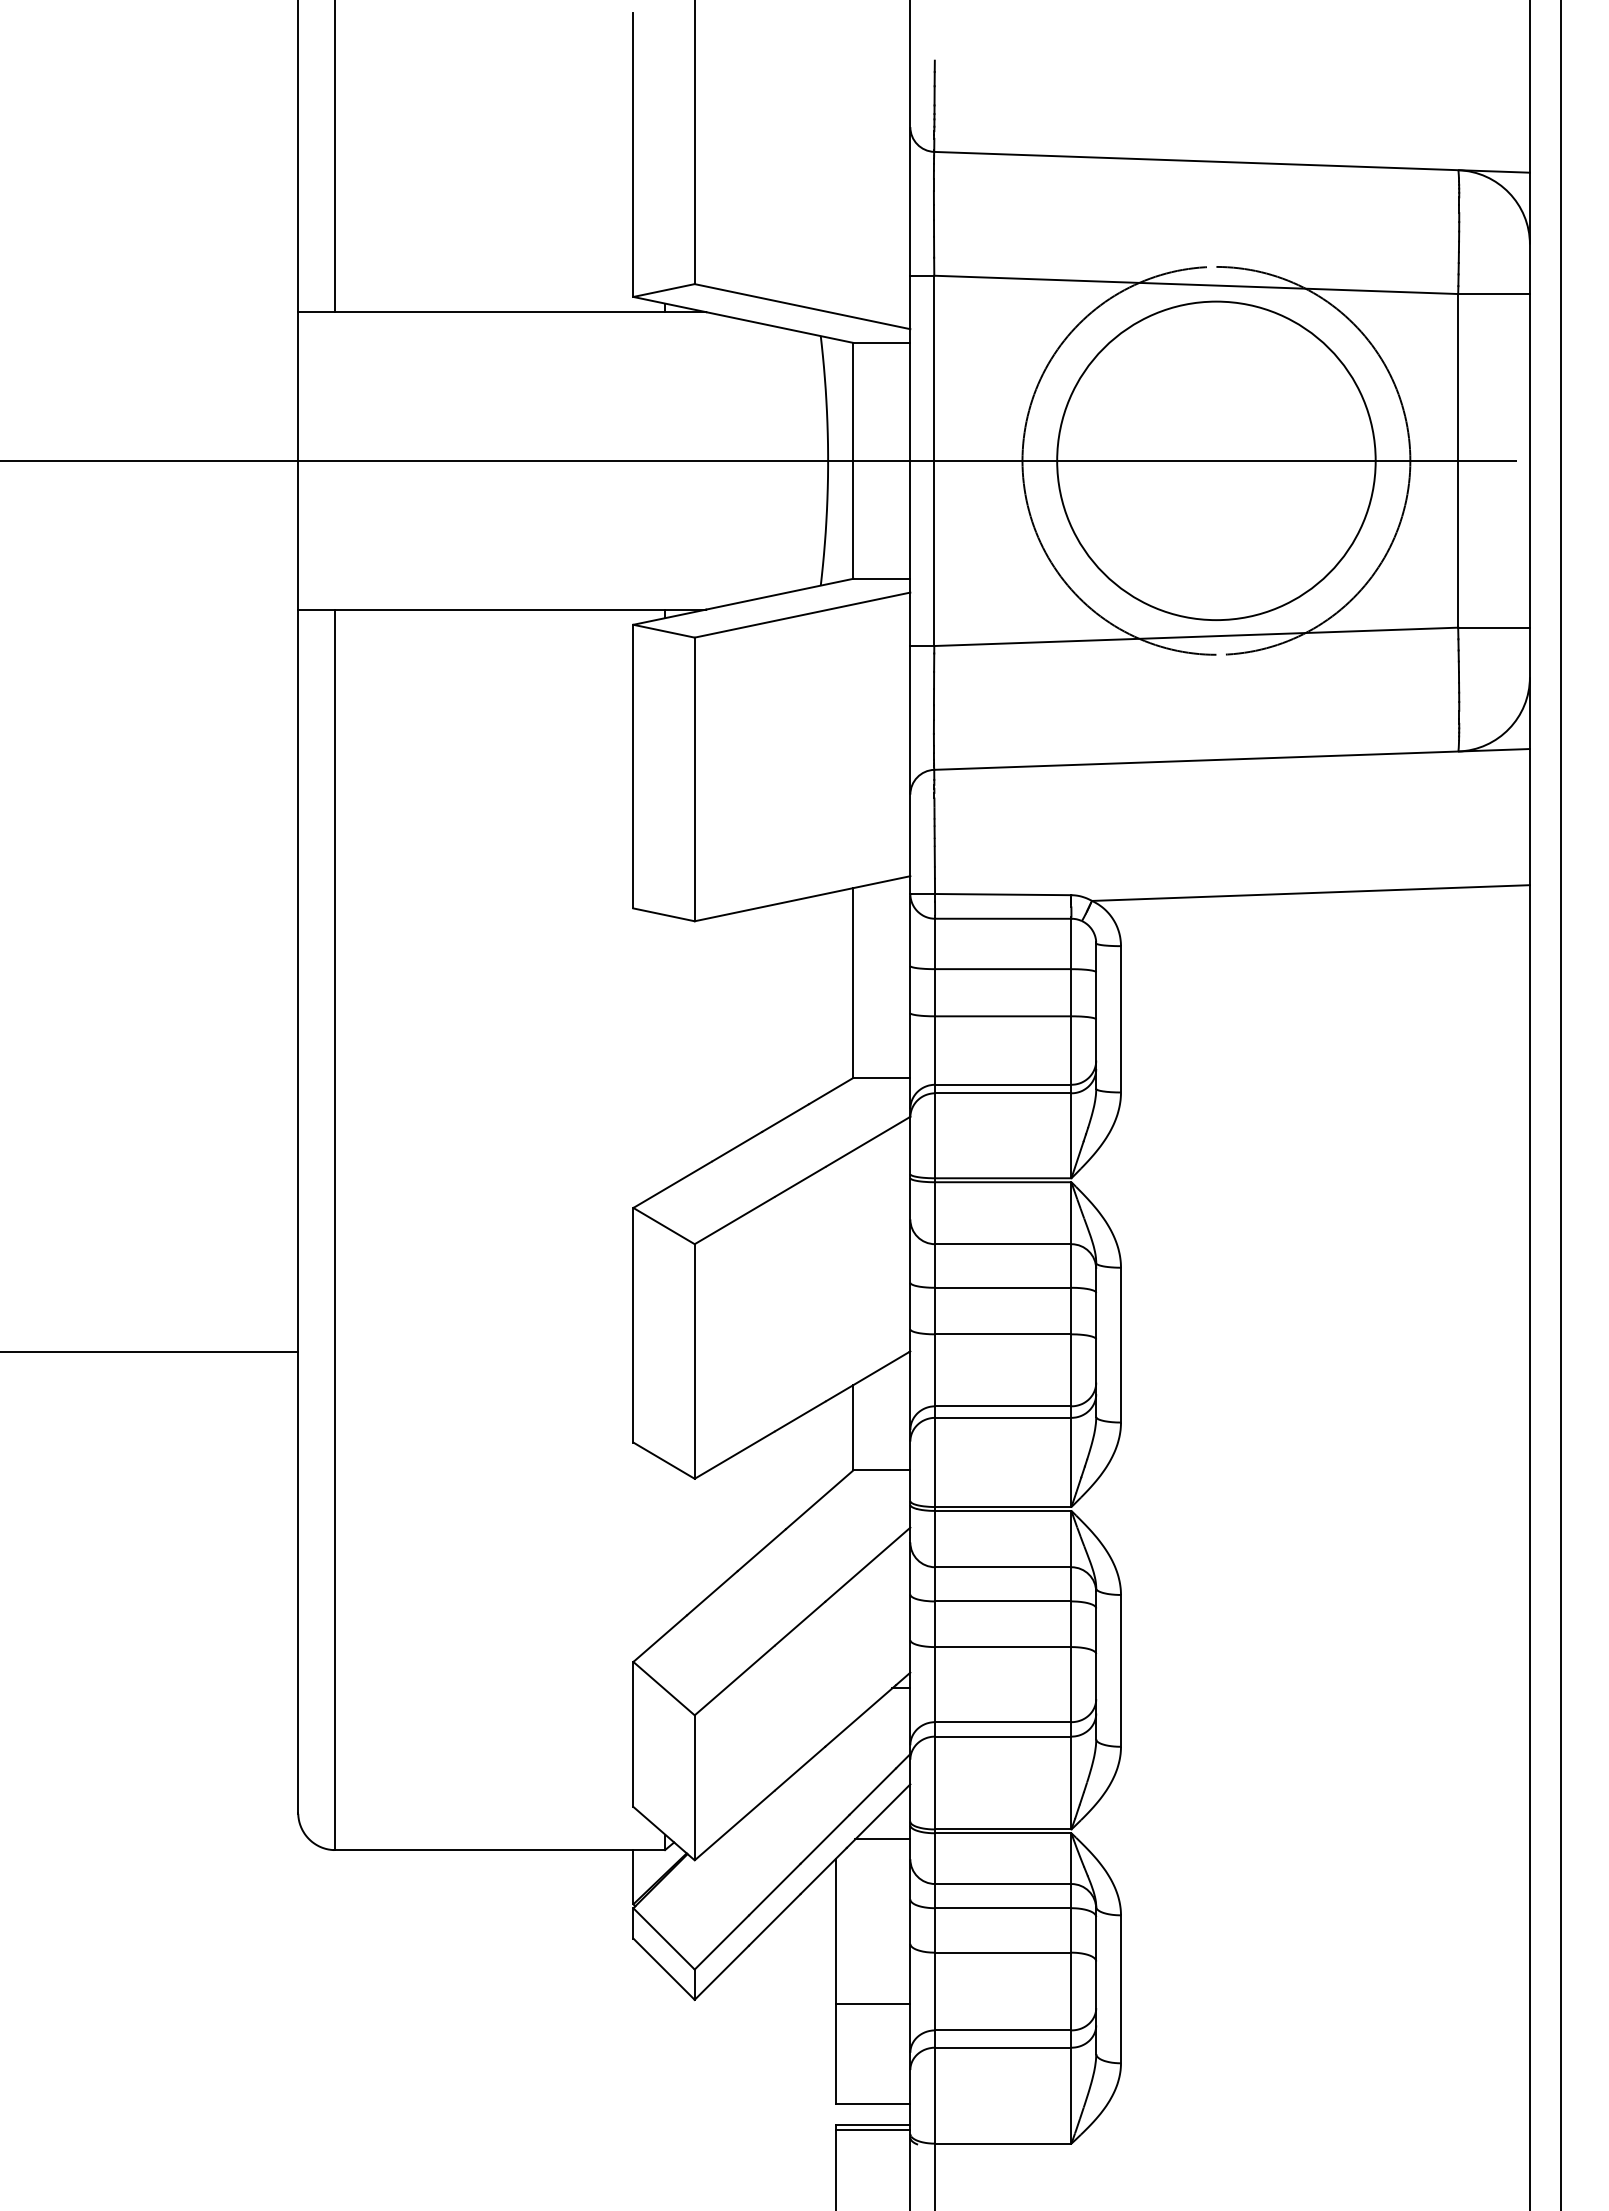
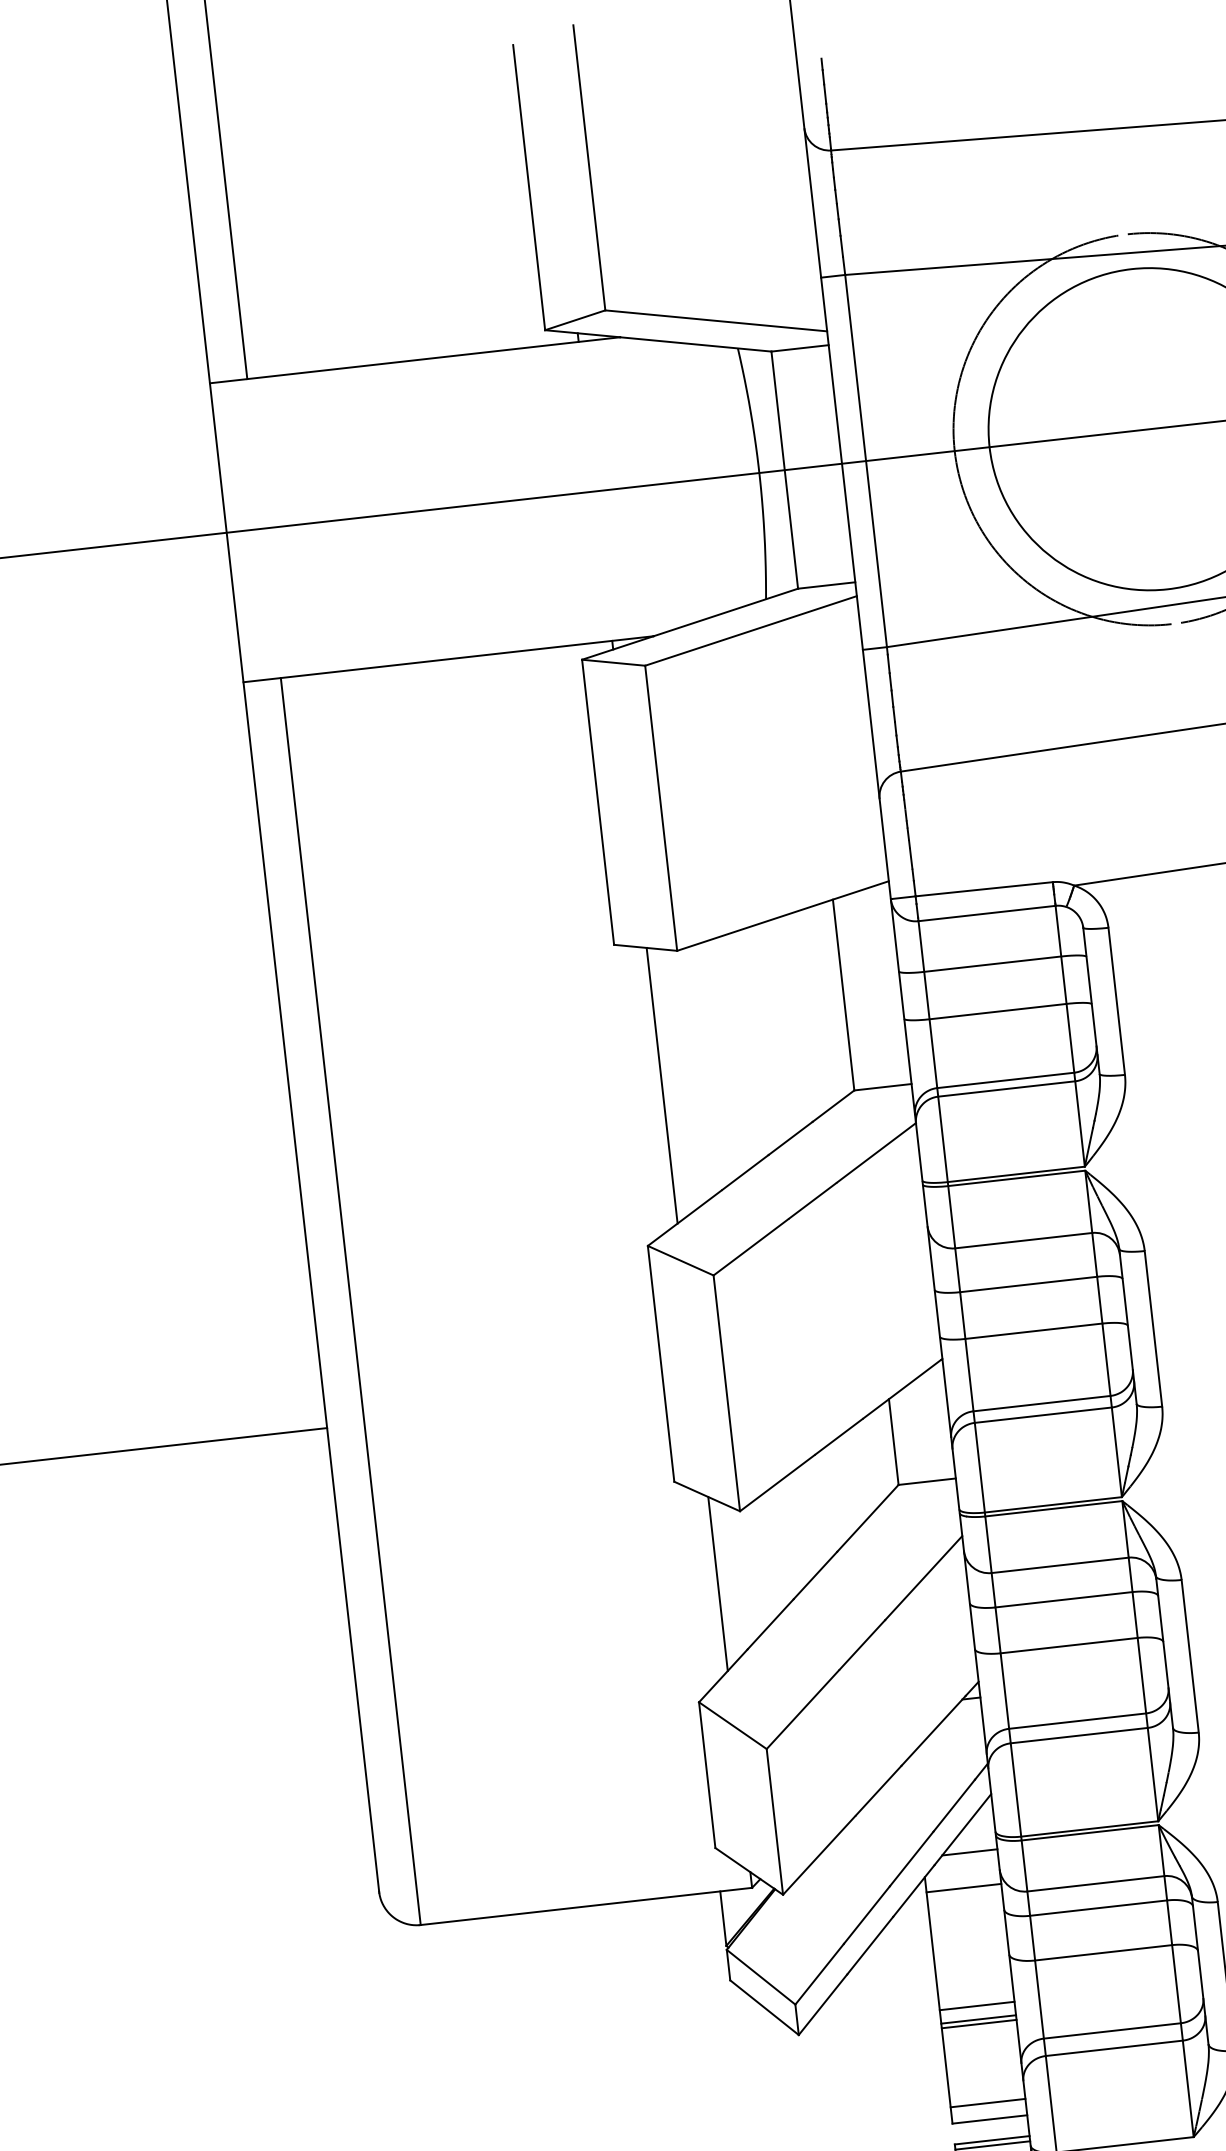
line: (665, 1052) -> (662, 1086), added
line: (665, 1547) -> (718, 1583), added
line: (873, 1873) -> (964, 1887), added
line: (873, 1990) -> (977, 2005), added
line: (873, 2008) -> (979, 2023), added
line: (873, 2087) -> (988, 2102), added

